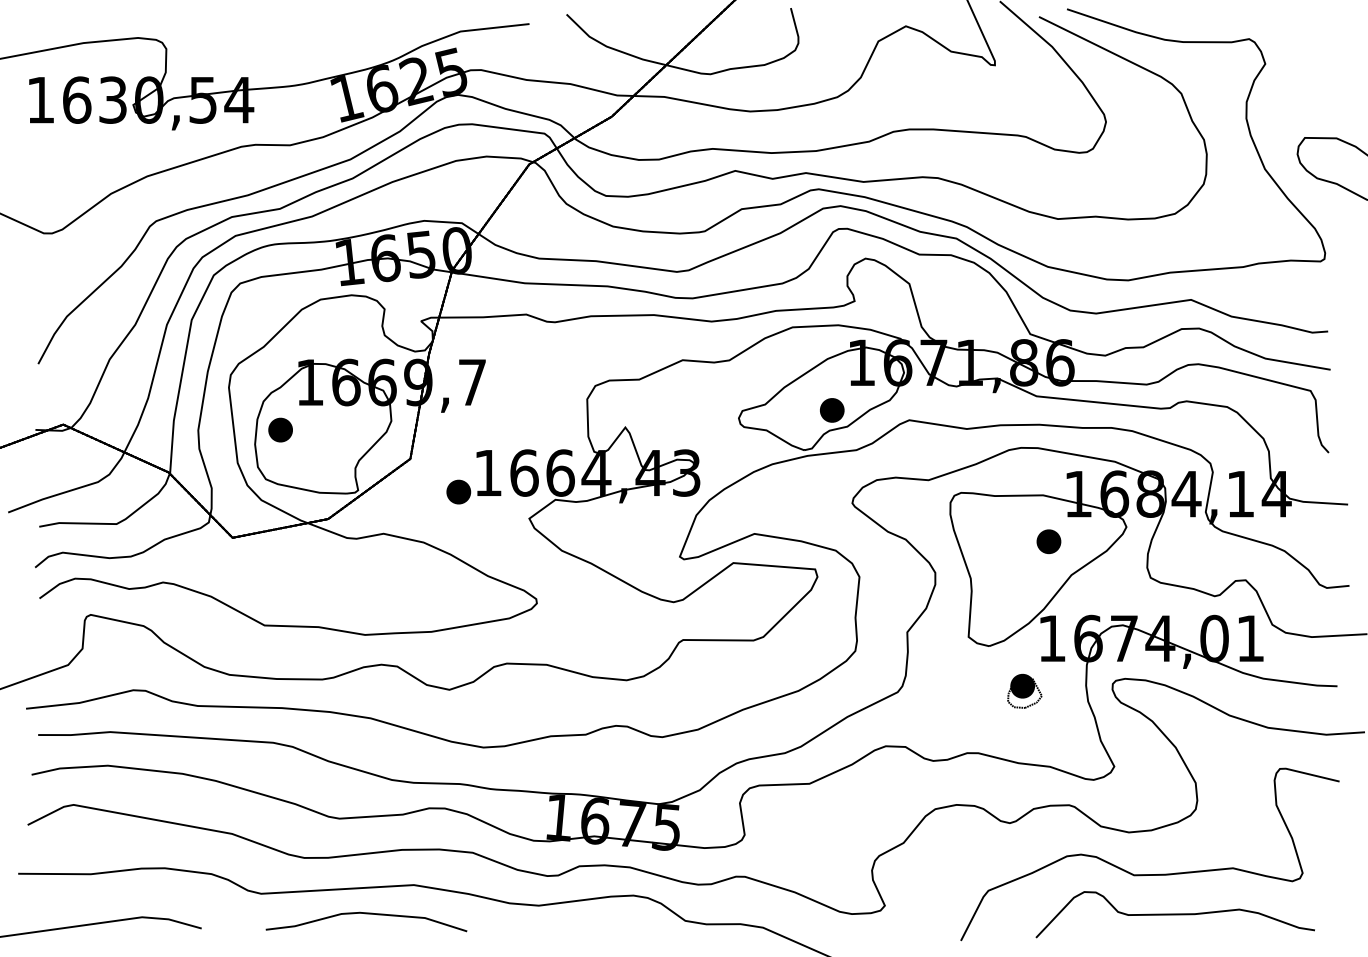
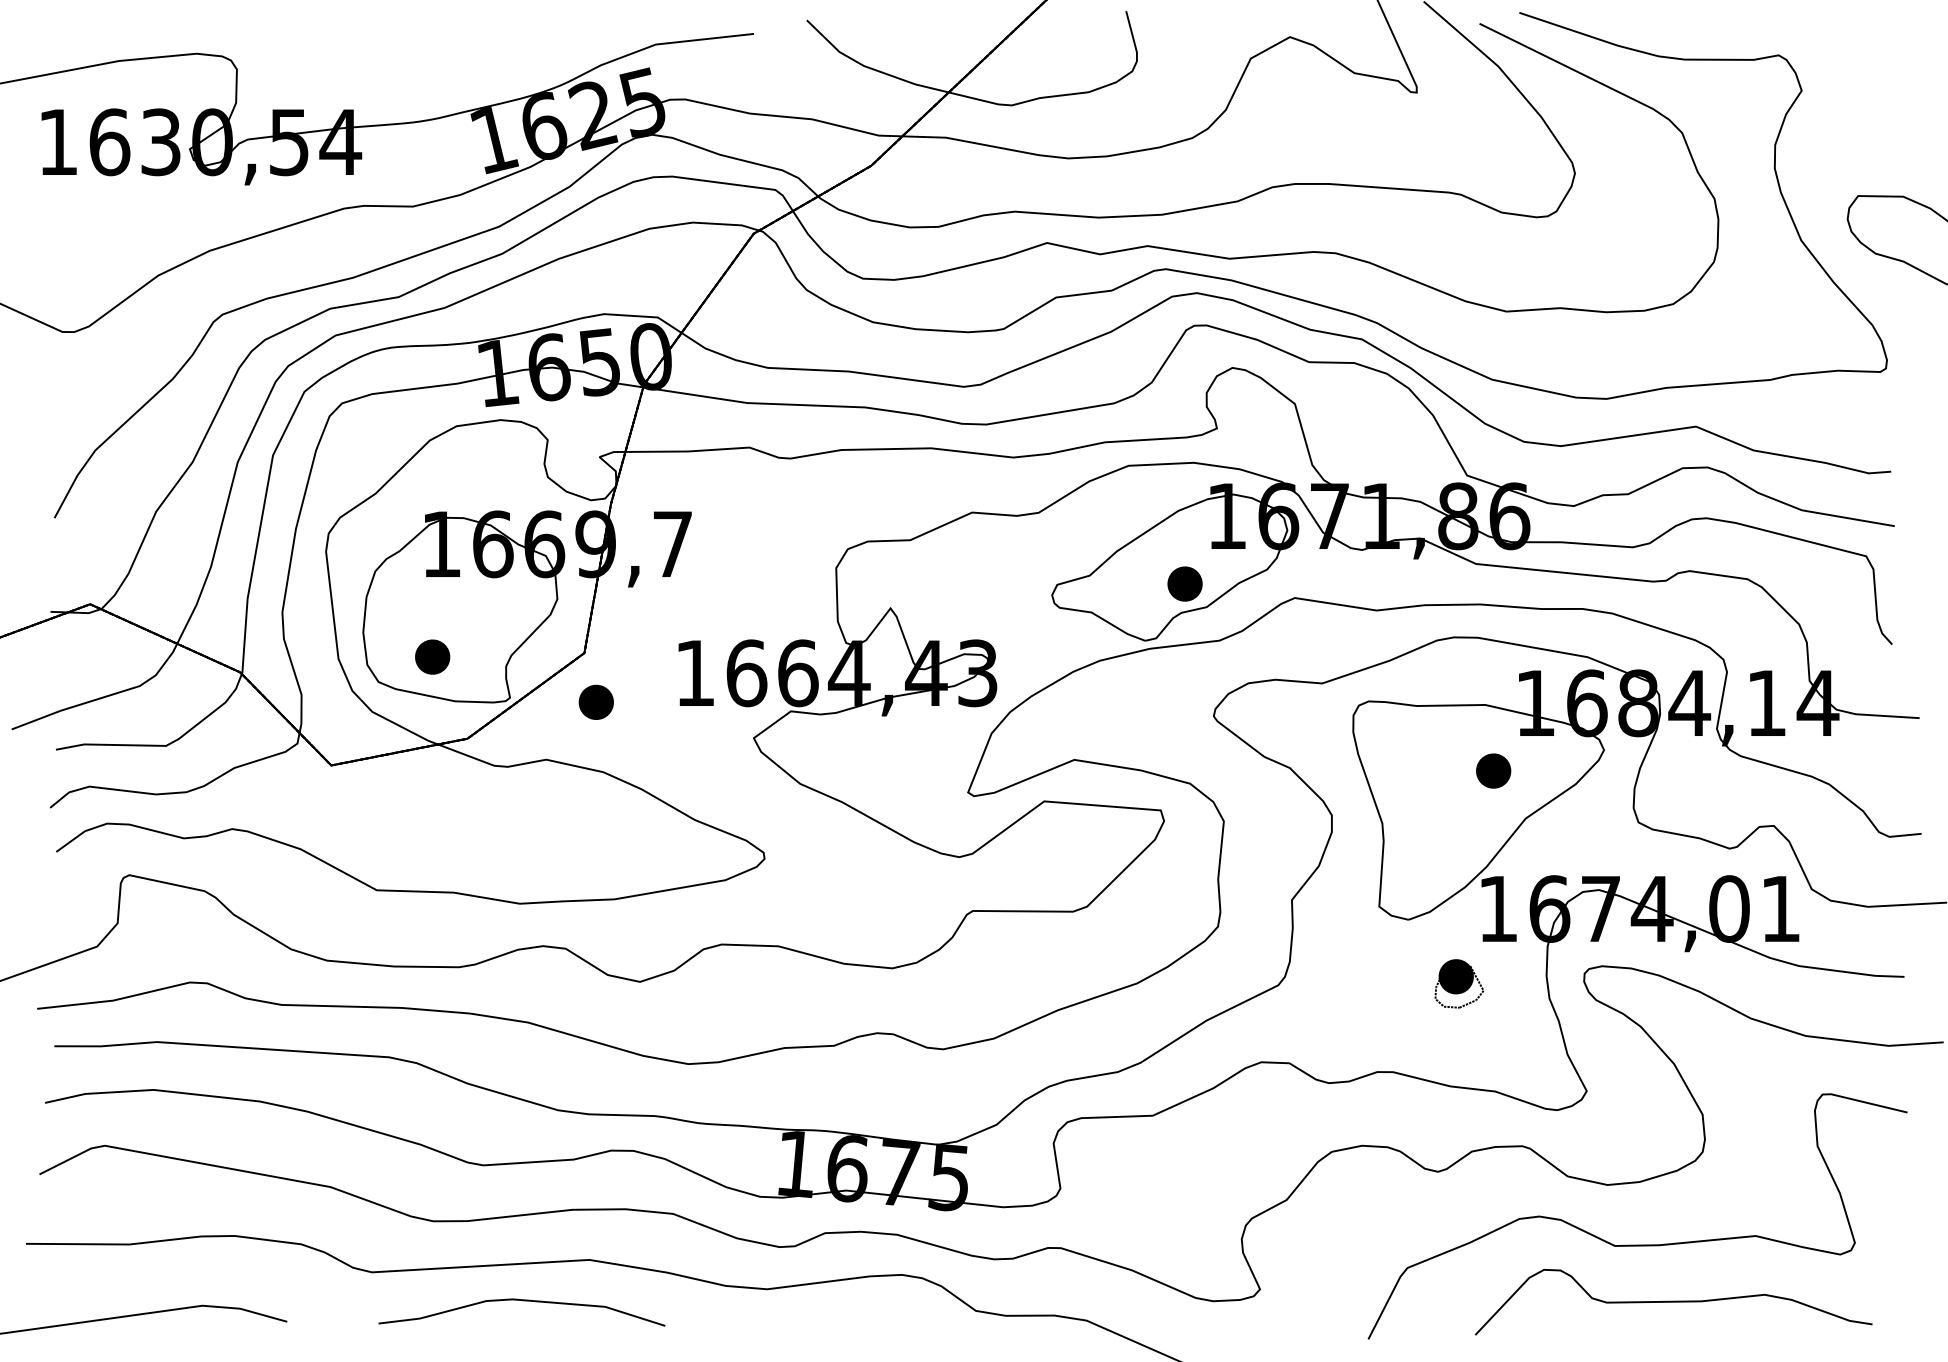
part: (280, 429) -> (432, 656), moved
part: (458, 491) -> (595, 701), moved

